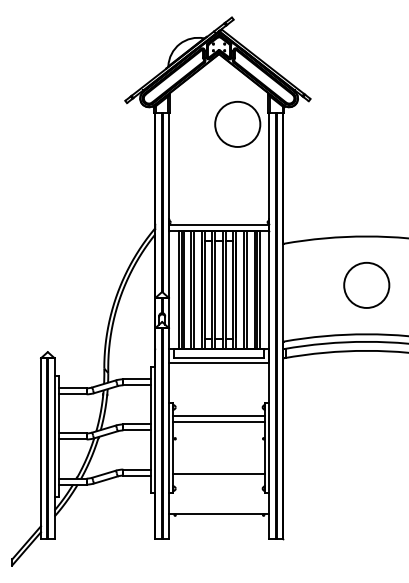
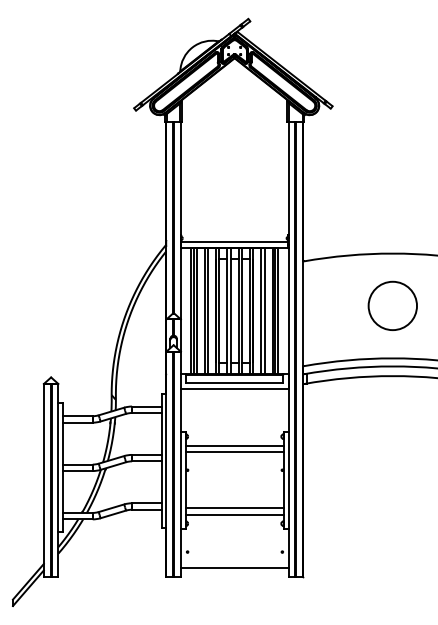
circle: (237, 124) -> (254, 133), removed
line: (219, 480) -> (235, 514), added
line: (218, 514) -> (233, 568), moved

